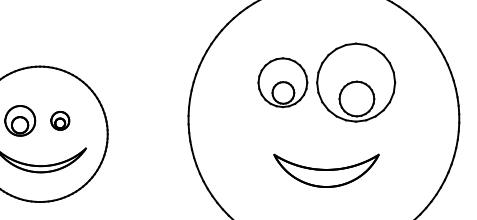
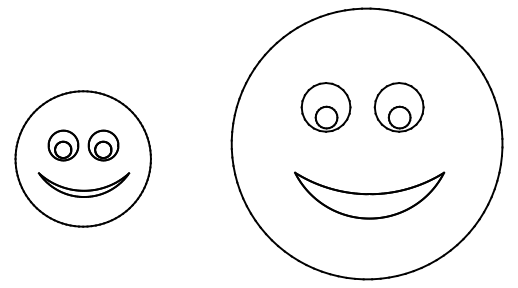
part: (355, 82) -> (398, 107), size x0.62
part: (60, 120) -> (103, 145), size x1.67
part: (326, 170) -> (369, 195), size x1.43

